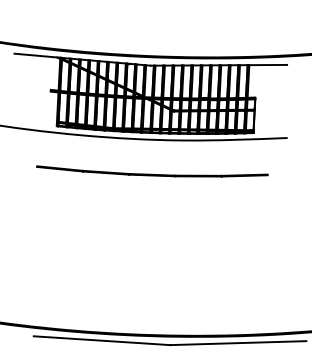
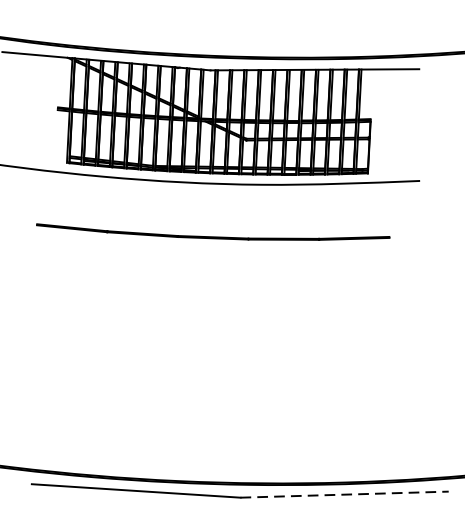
line: (238, 343) -> (344, 495), solid -> dashed

